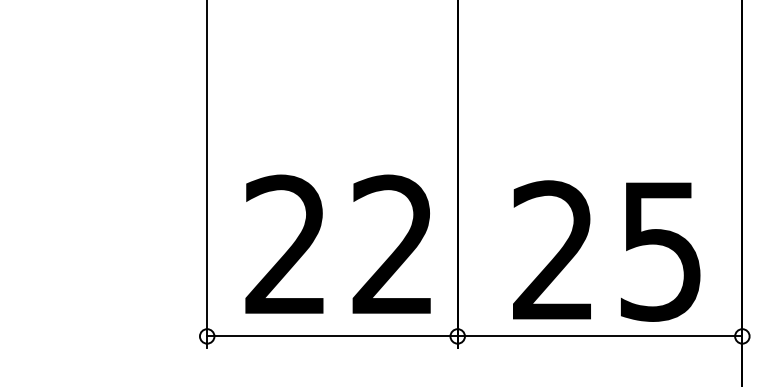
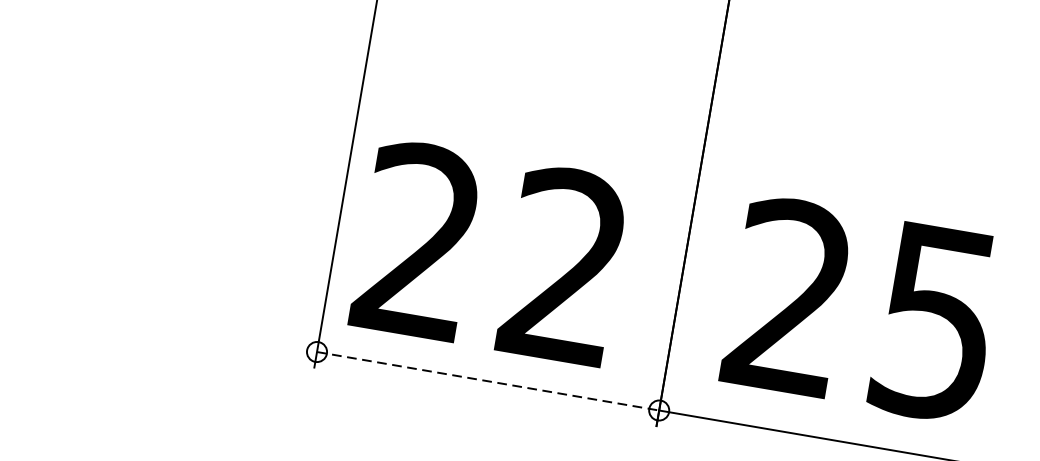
text: (337, 243) -> (489, 250), moved
text: (606, 250) -> (861, 308), moved
line: (332, 336) -> (488, 381), solid -> dashed

